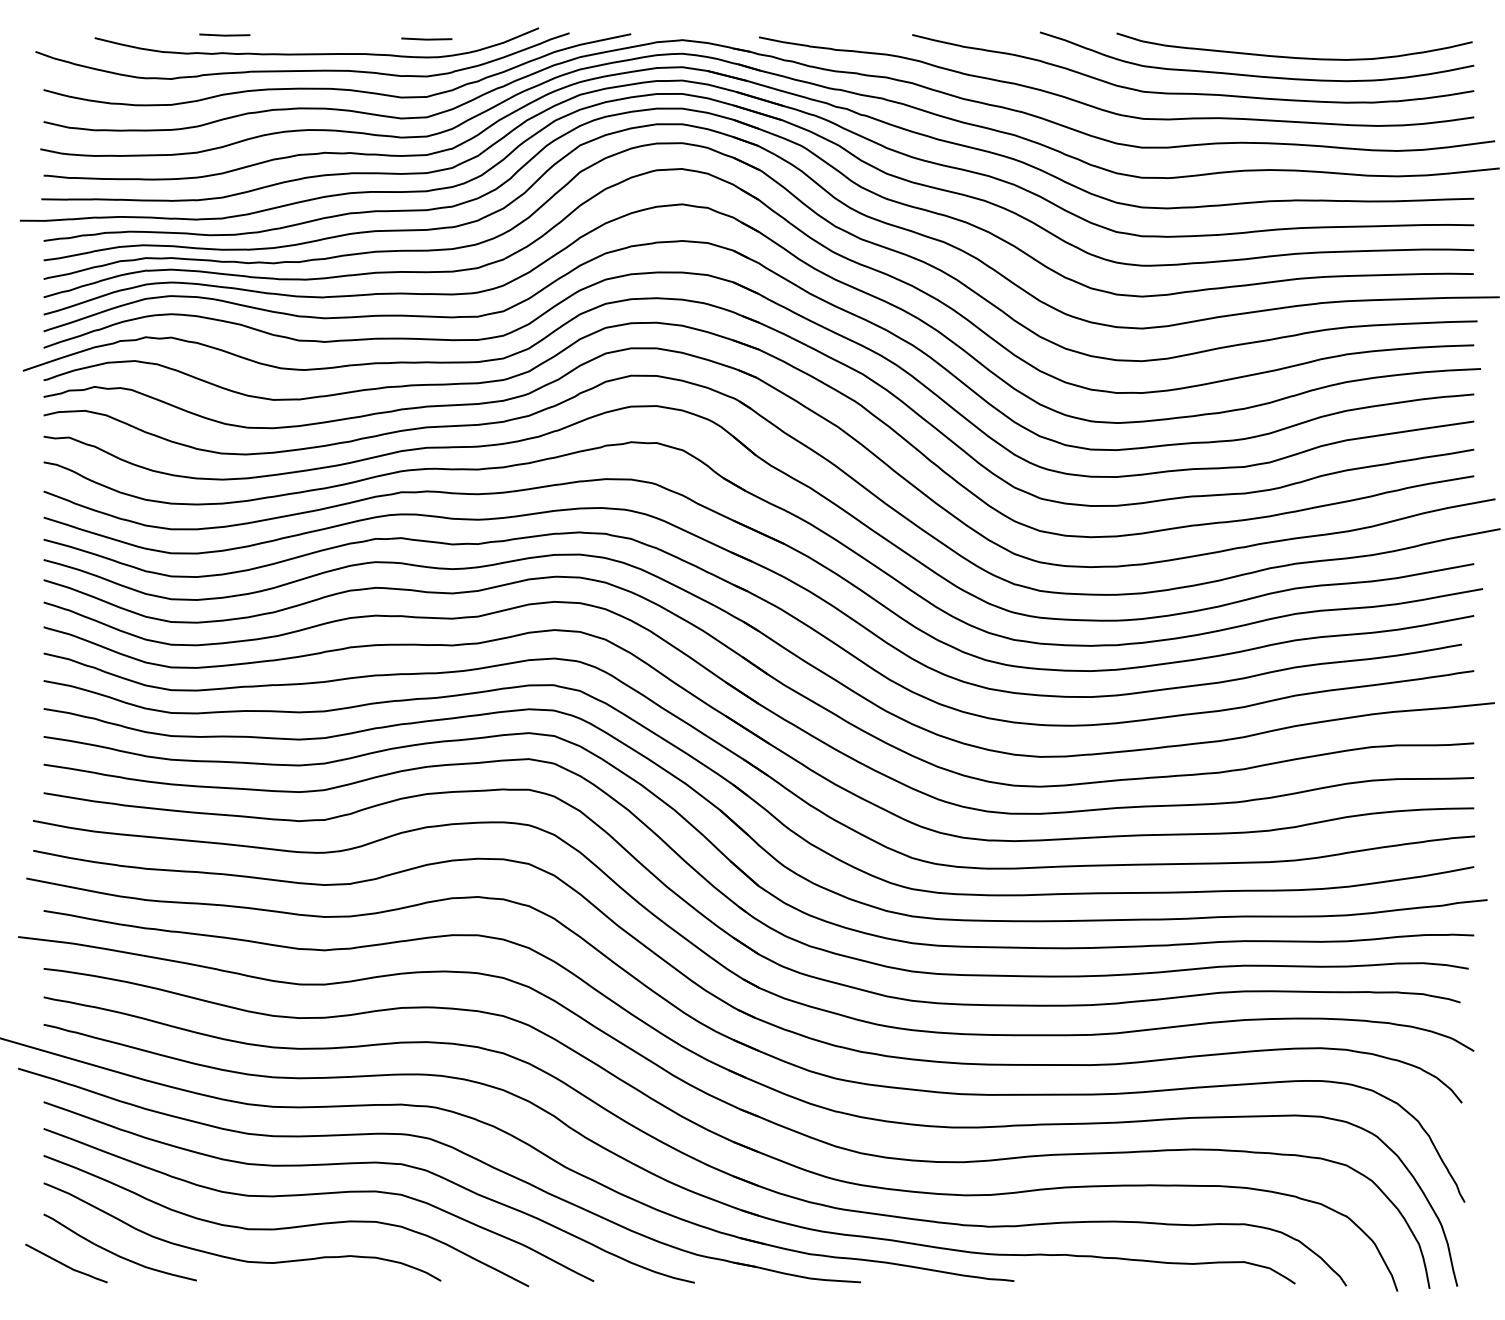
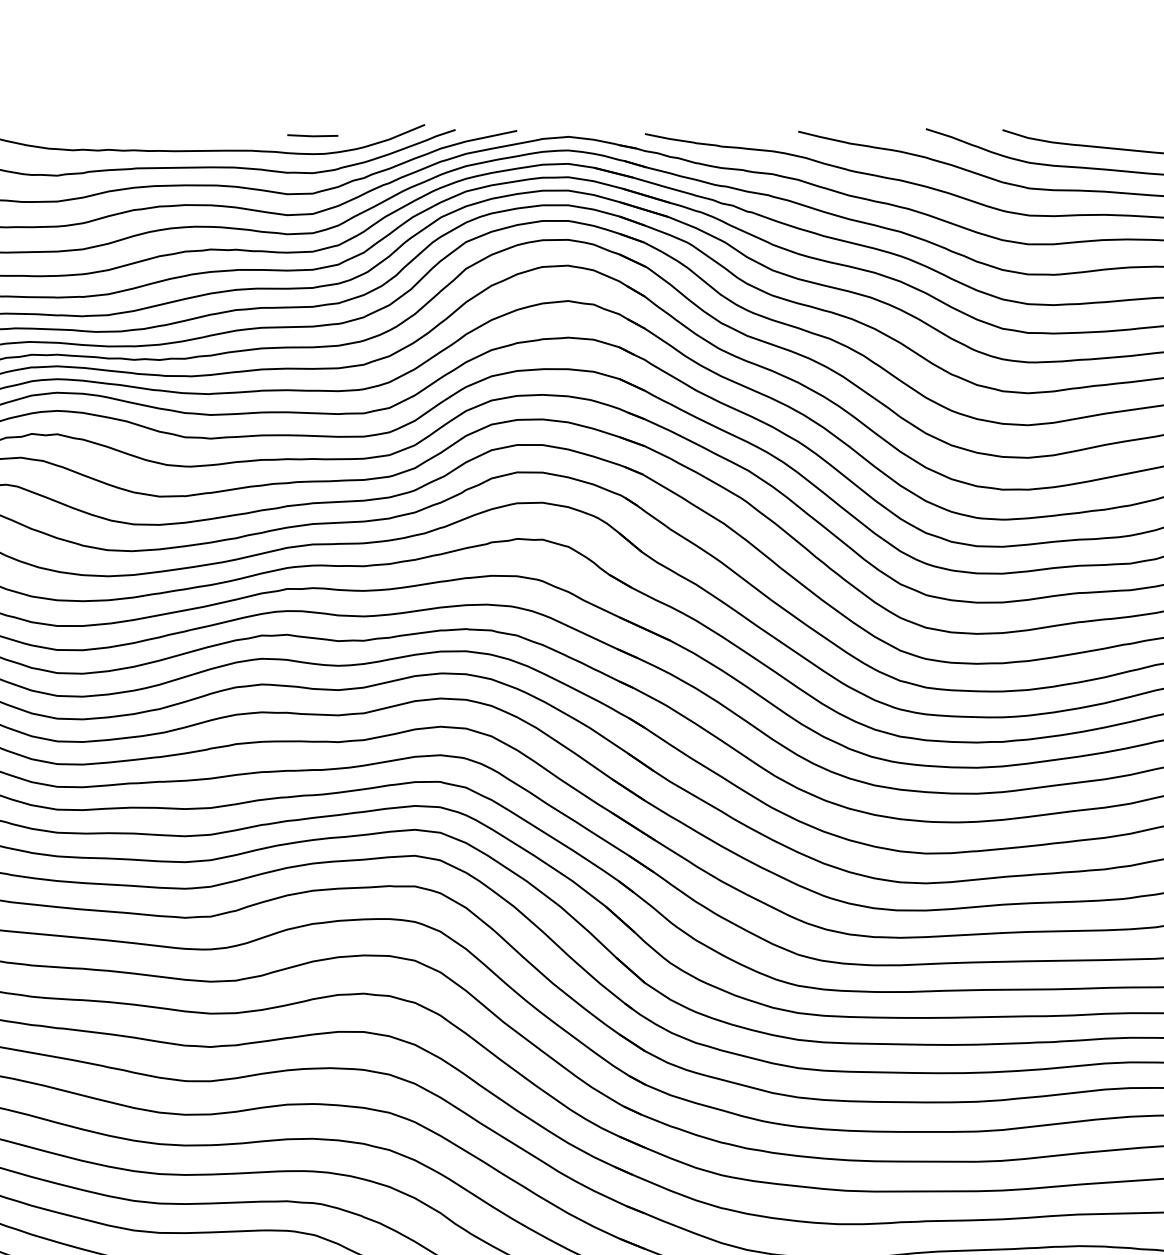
line: (224, 34) -> (110, 131), removed

